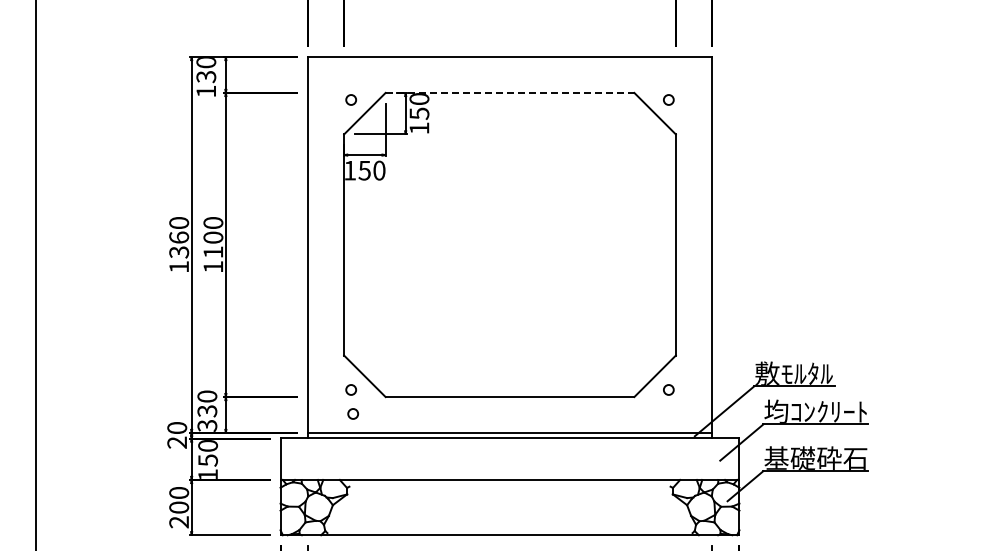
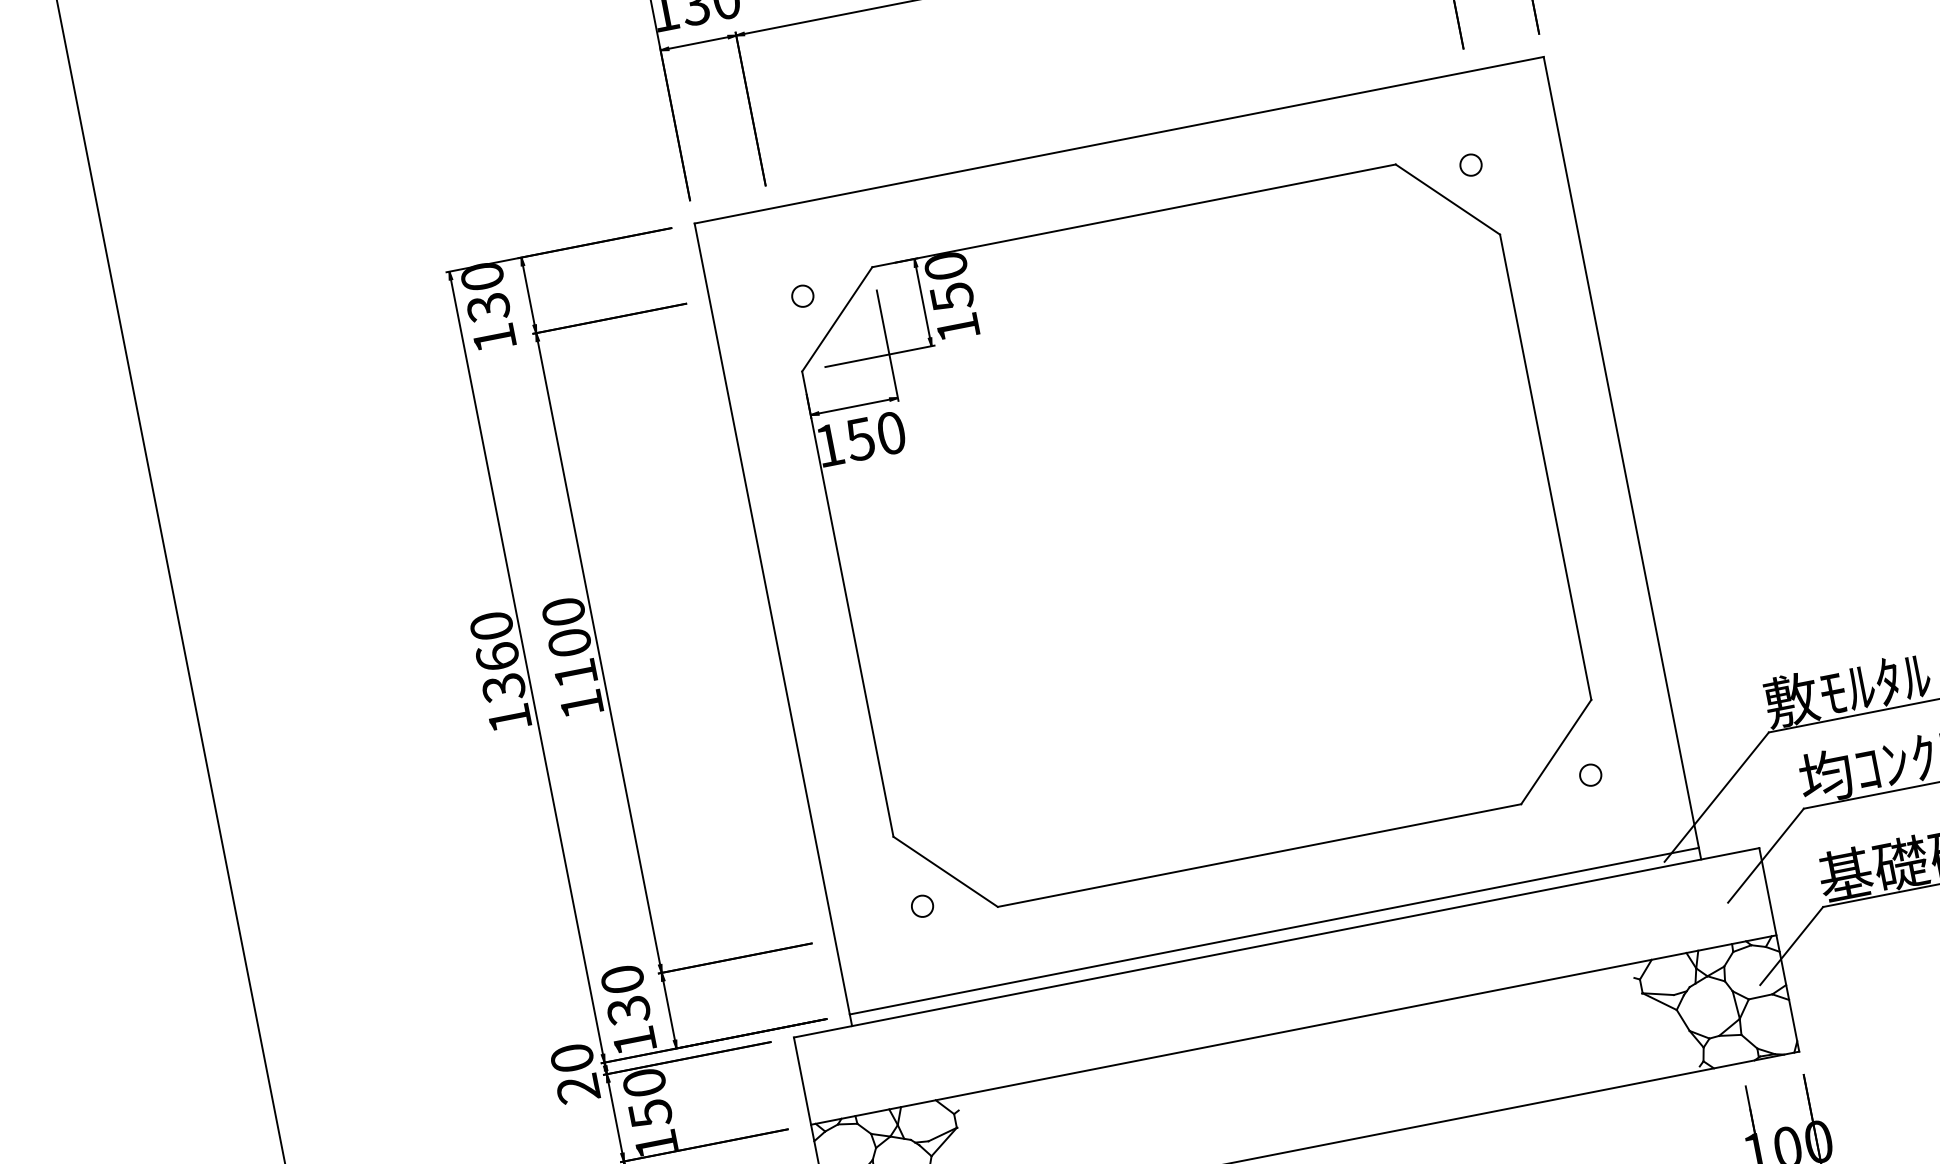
line: (510, 92) -> (1134, 214), dashed -> solid
circle: (352, 413) -> (934, 955), removed
text: (207, 425) -> (634, 1040), 330 -> 130

